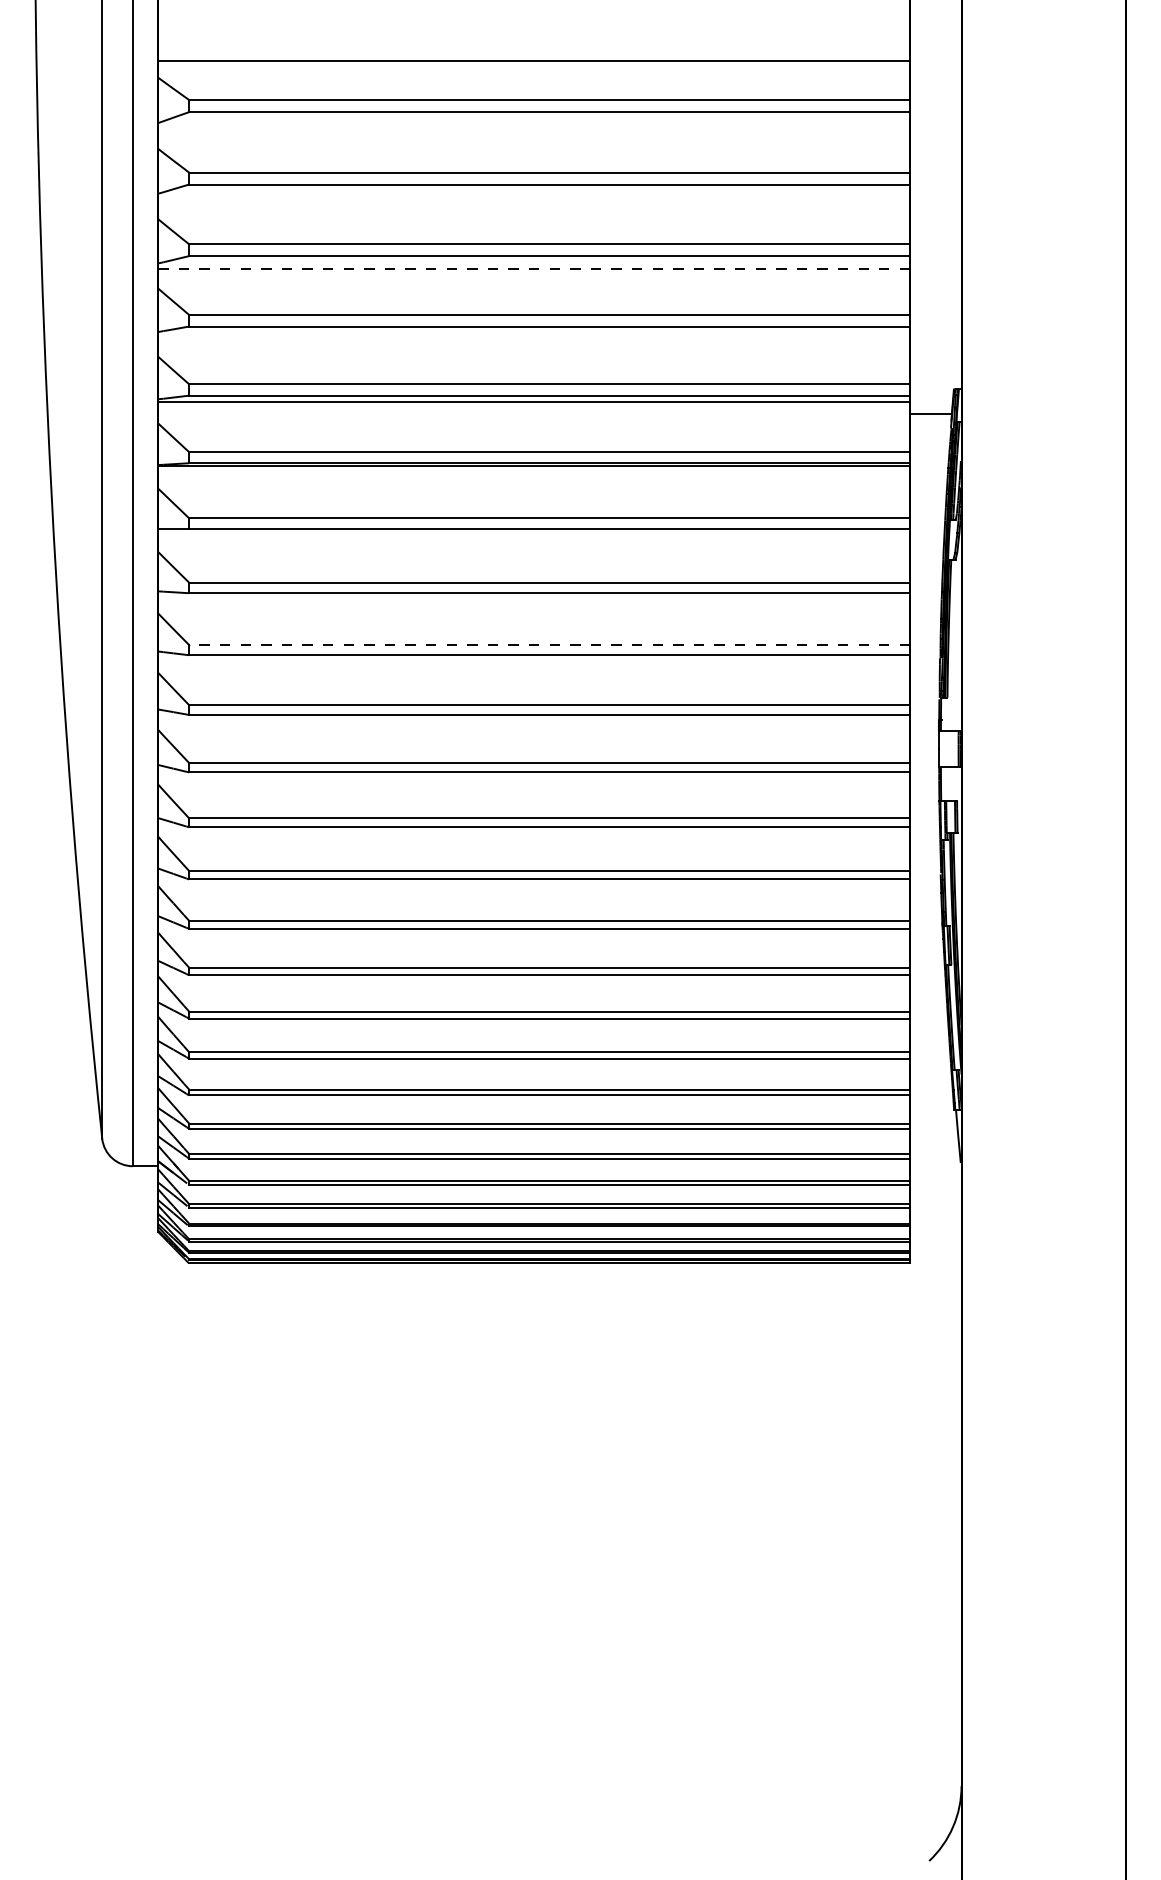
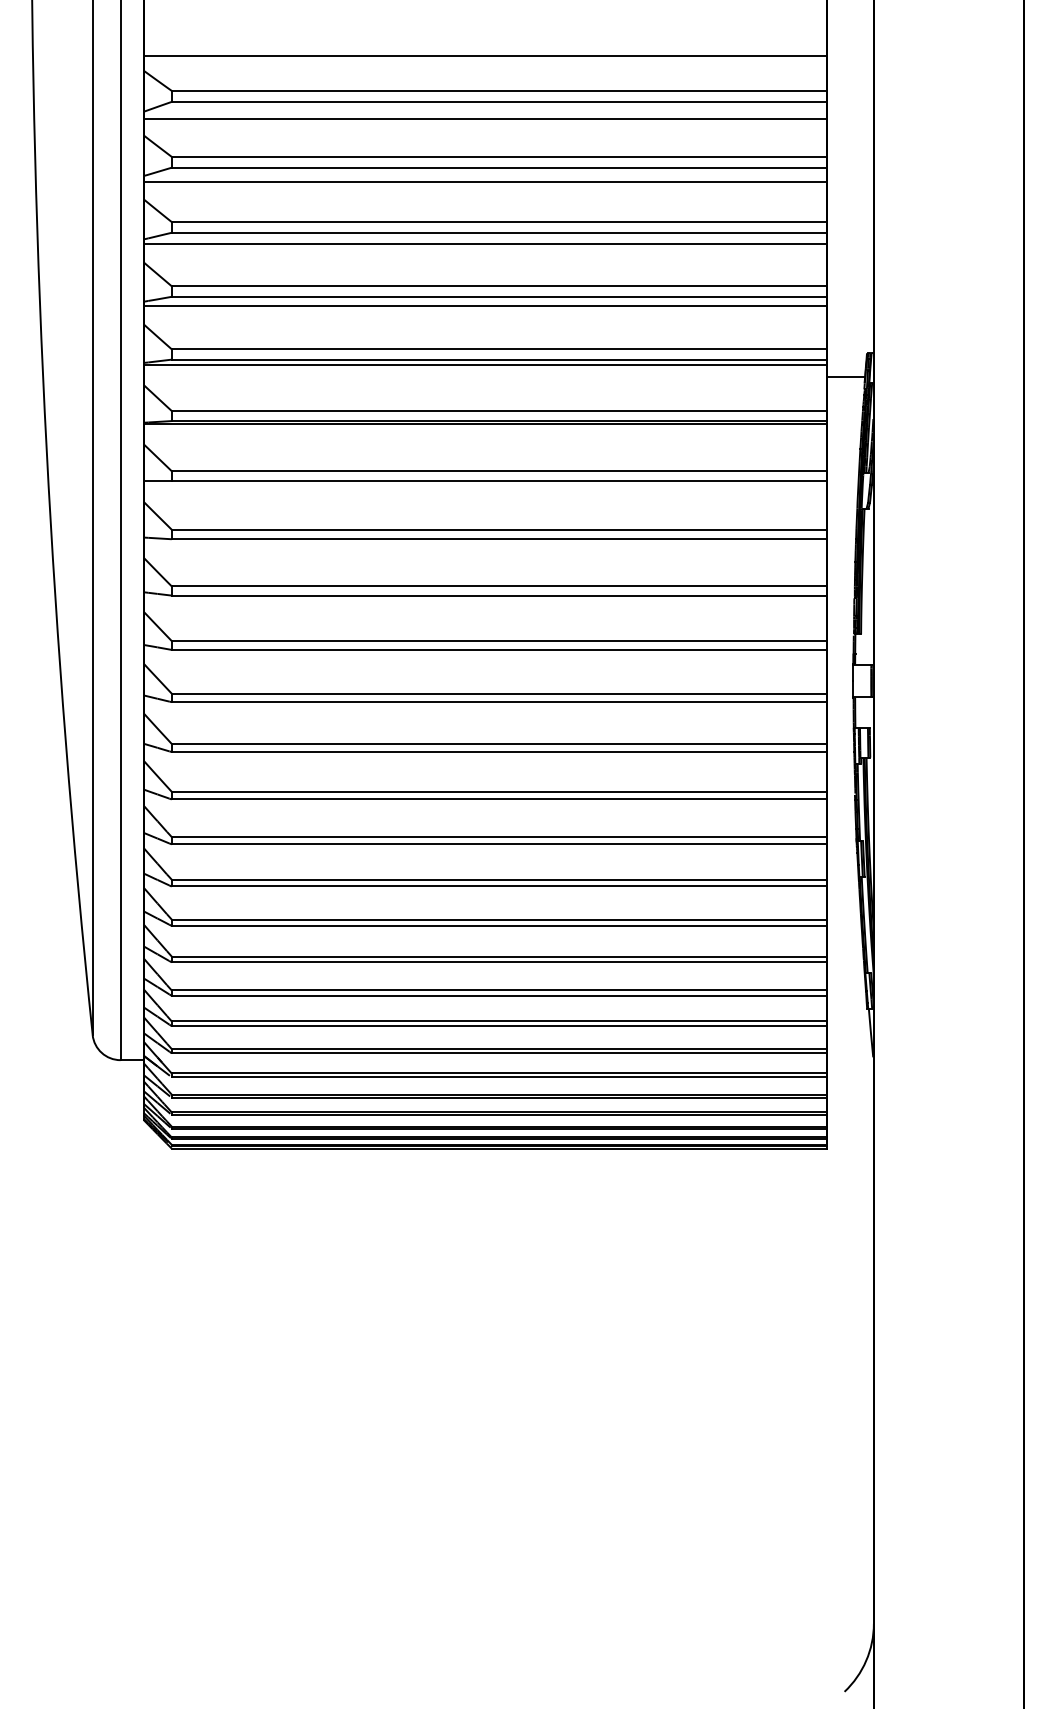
line: (534, 131) -> (485, 119), added
line: (534, 200) -> (485, 182), added
line: (534, 269) -> (485, 244), dashed -> solid
line: (534, 336) -> (485, 305), added
line: (549, 645) -> (499, 586), dashed -> solid

